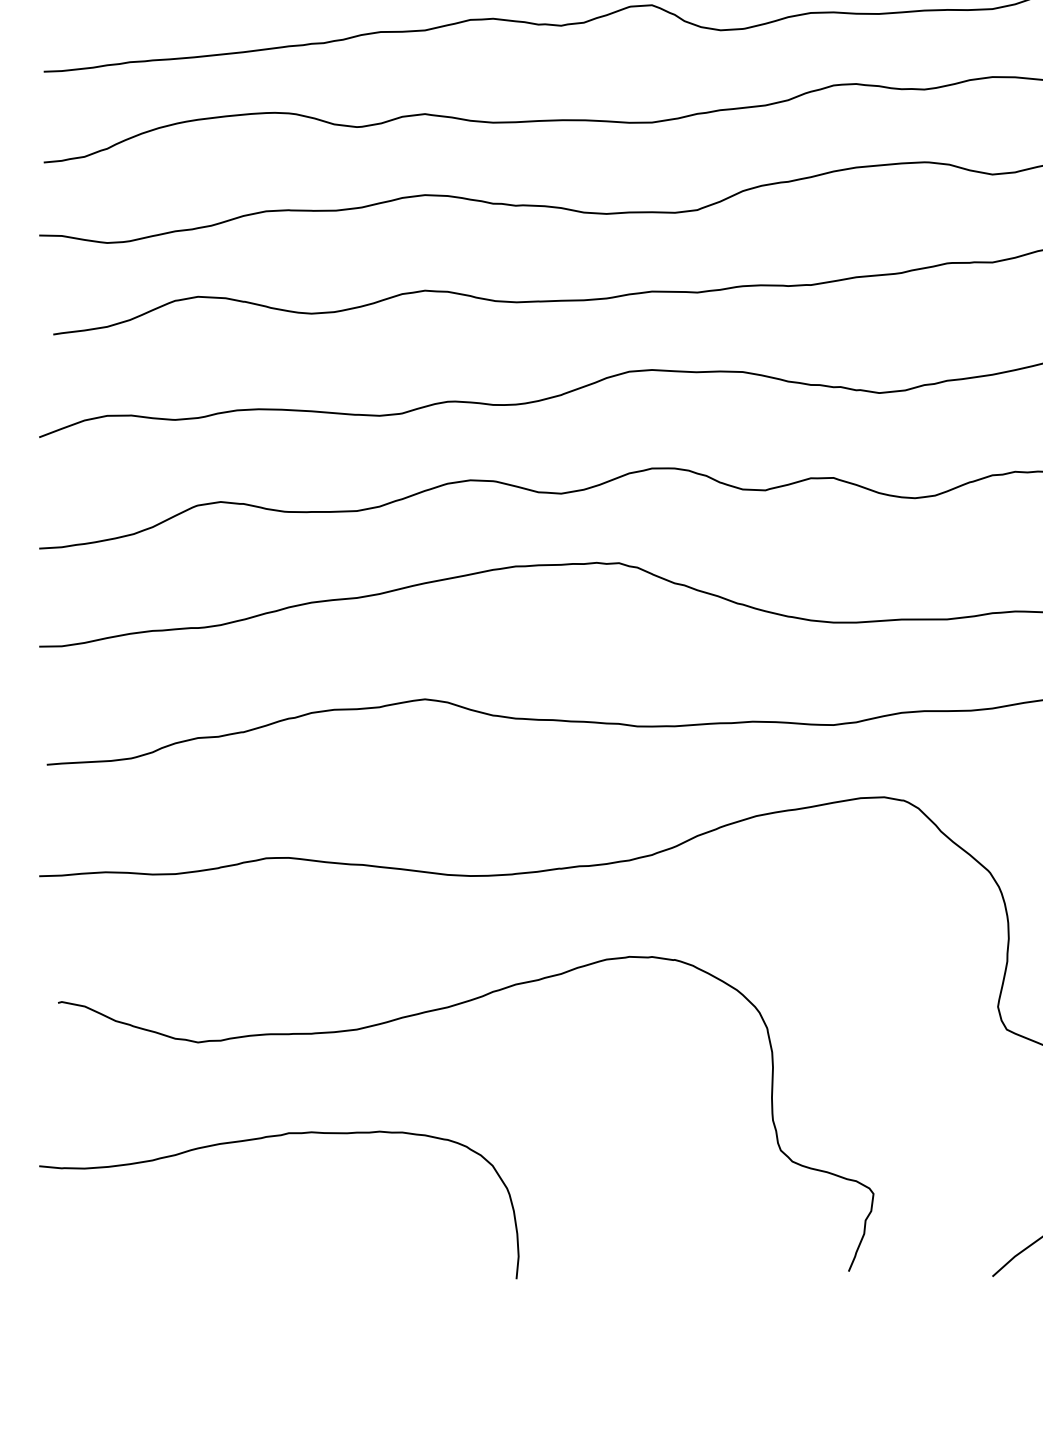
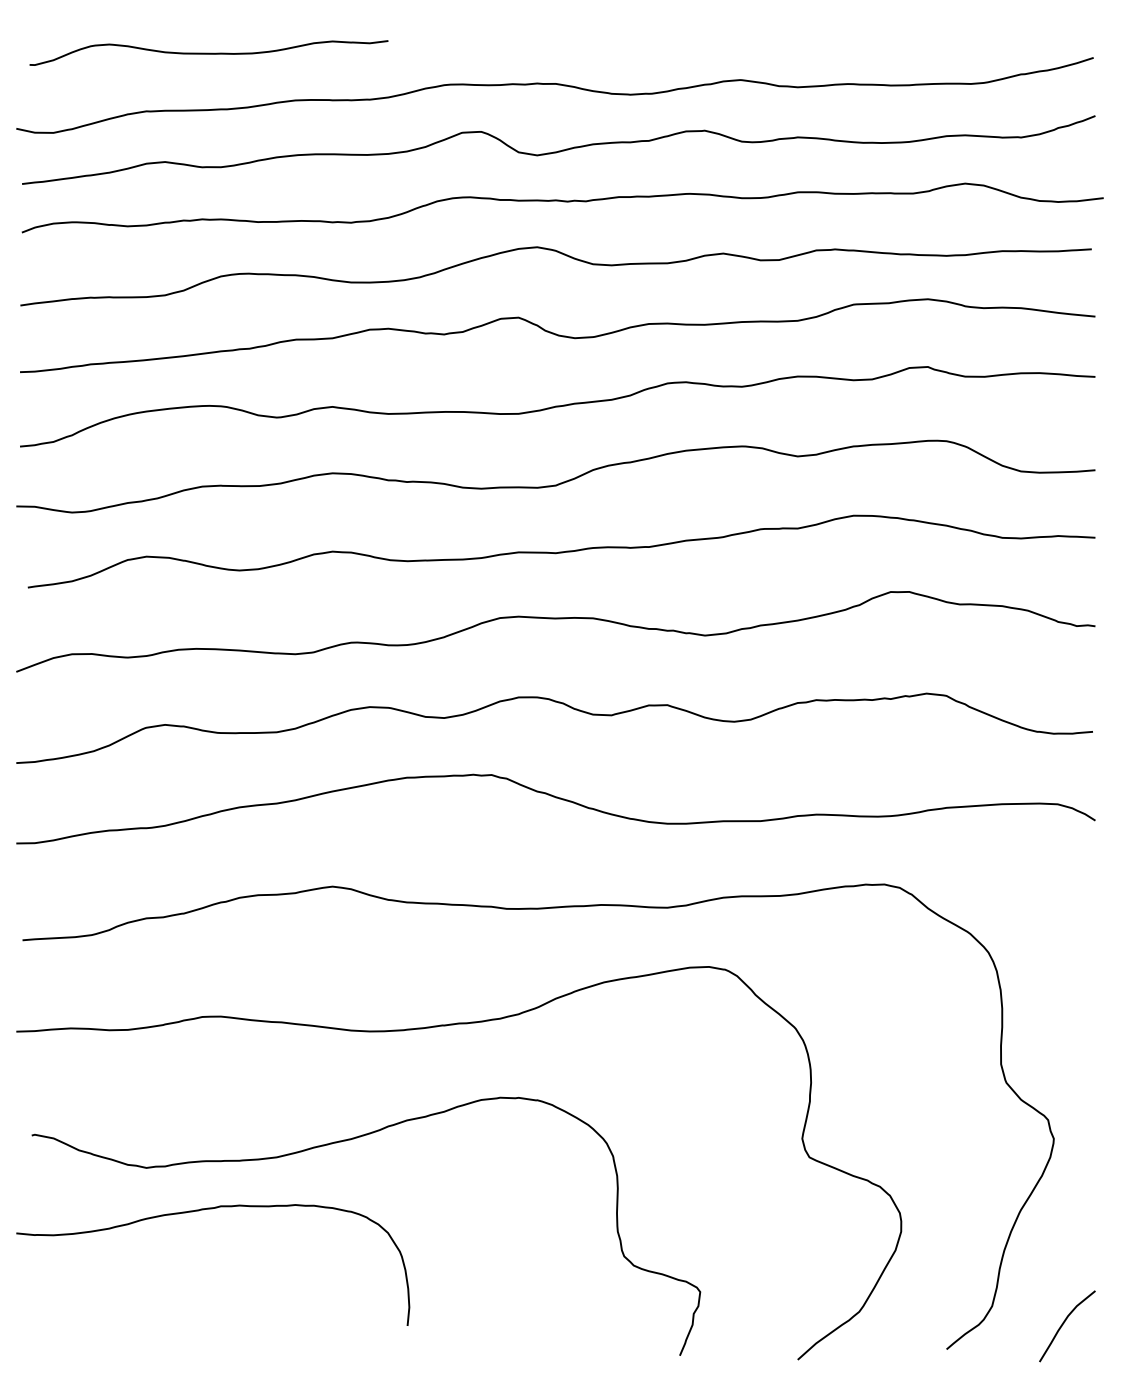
curve: (267, 1138) -> (203, 1210), moved

